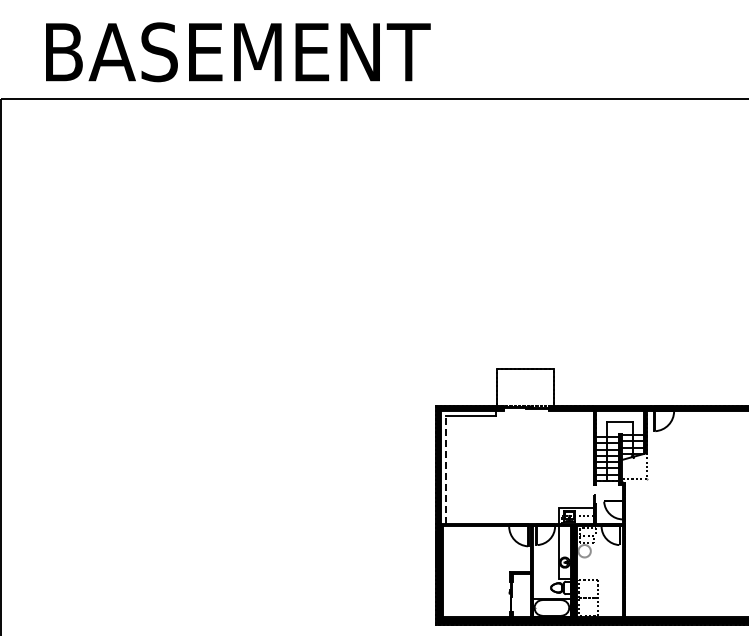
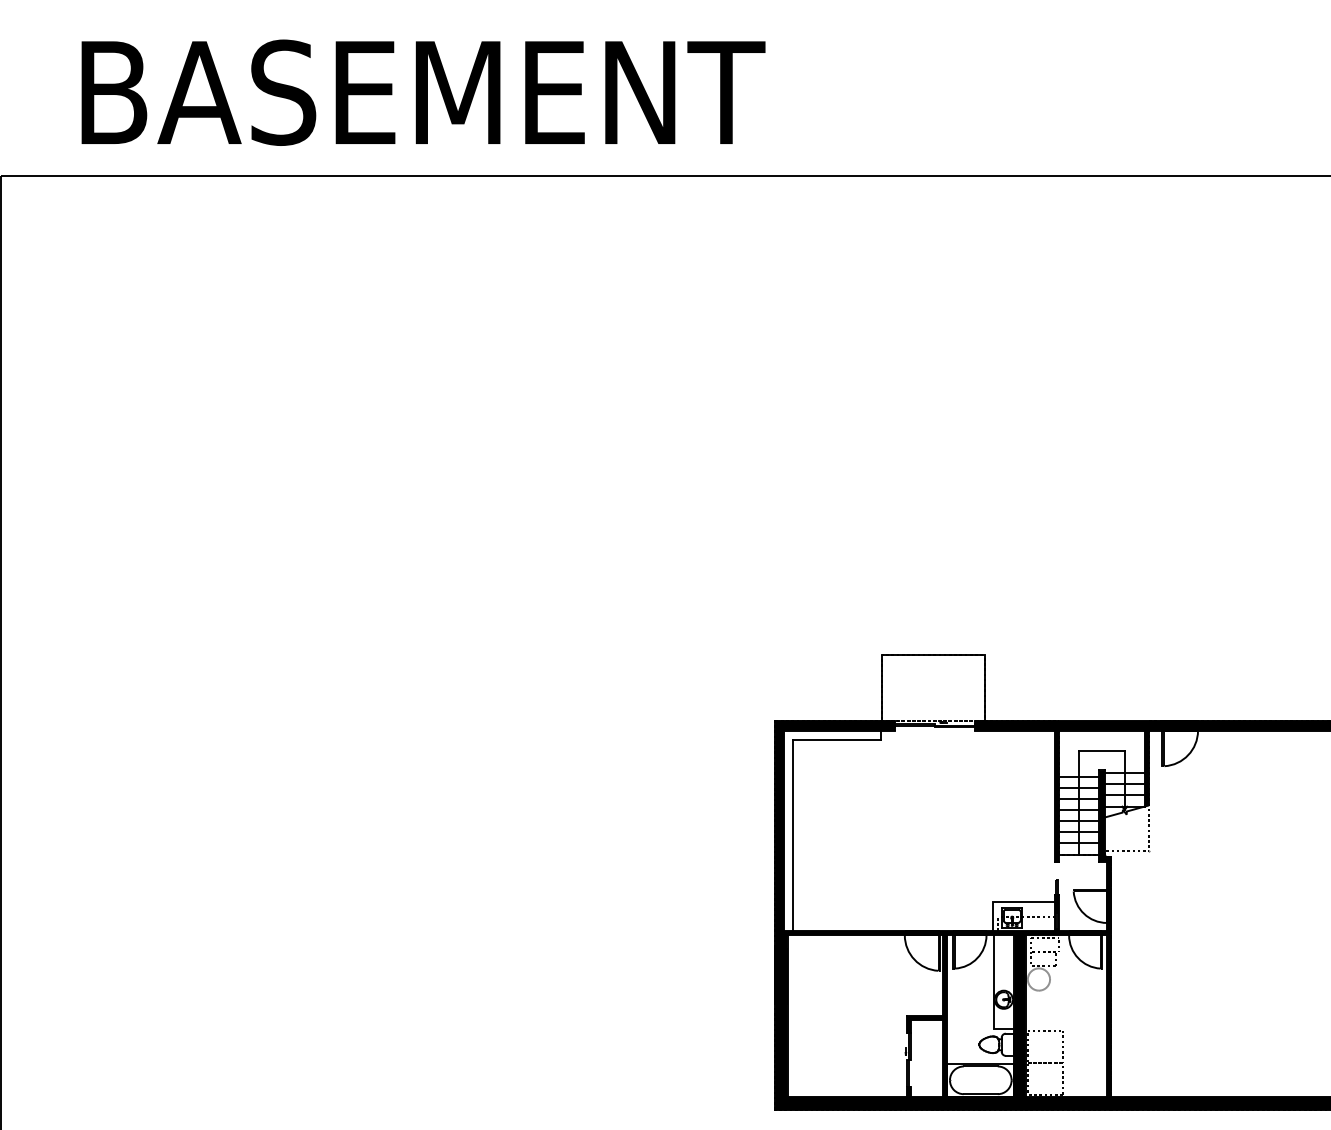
line: (446, 470) -> (793, 836), dashed -> solid

